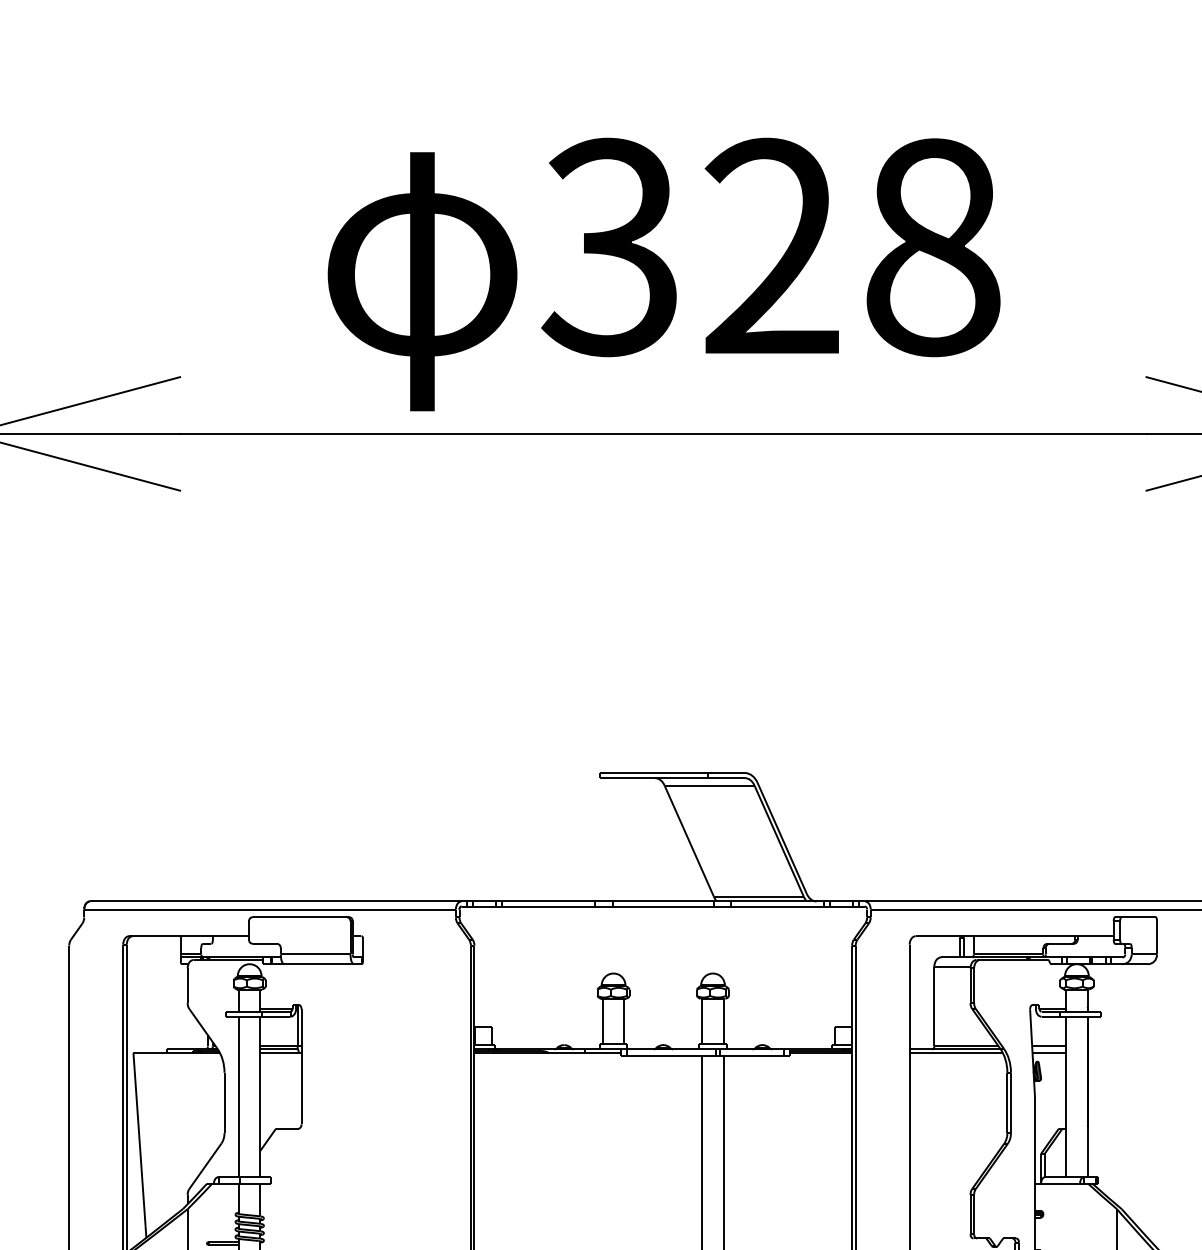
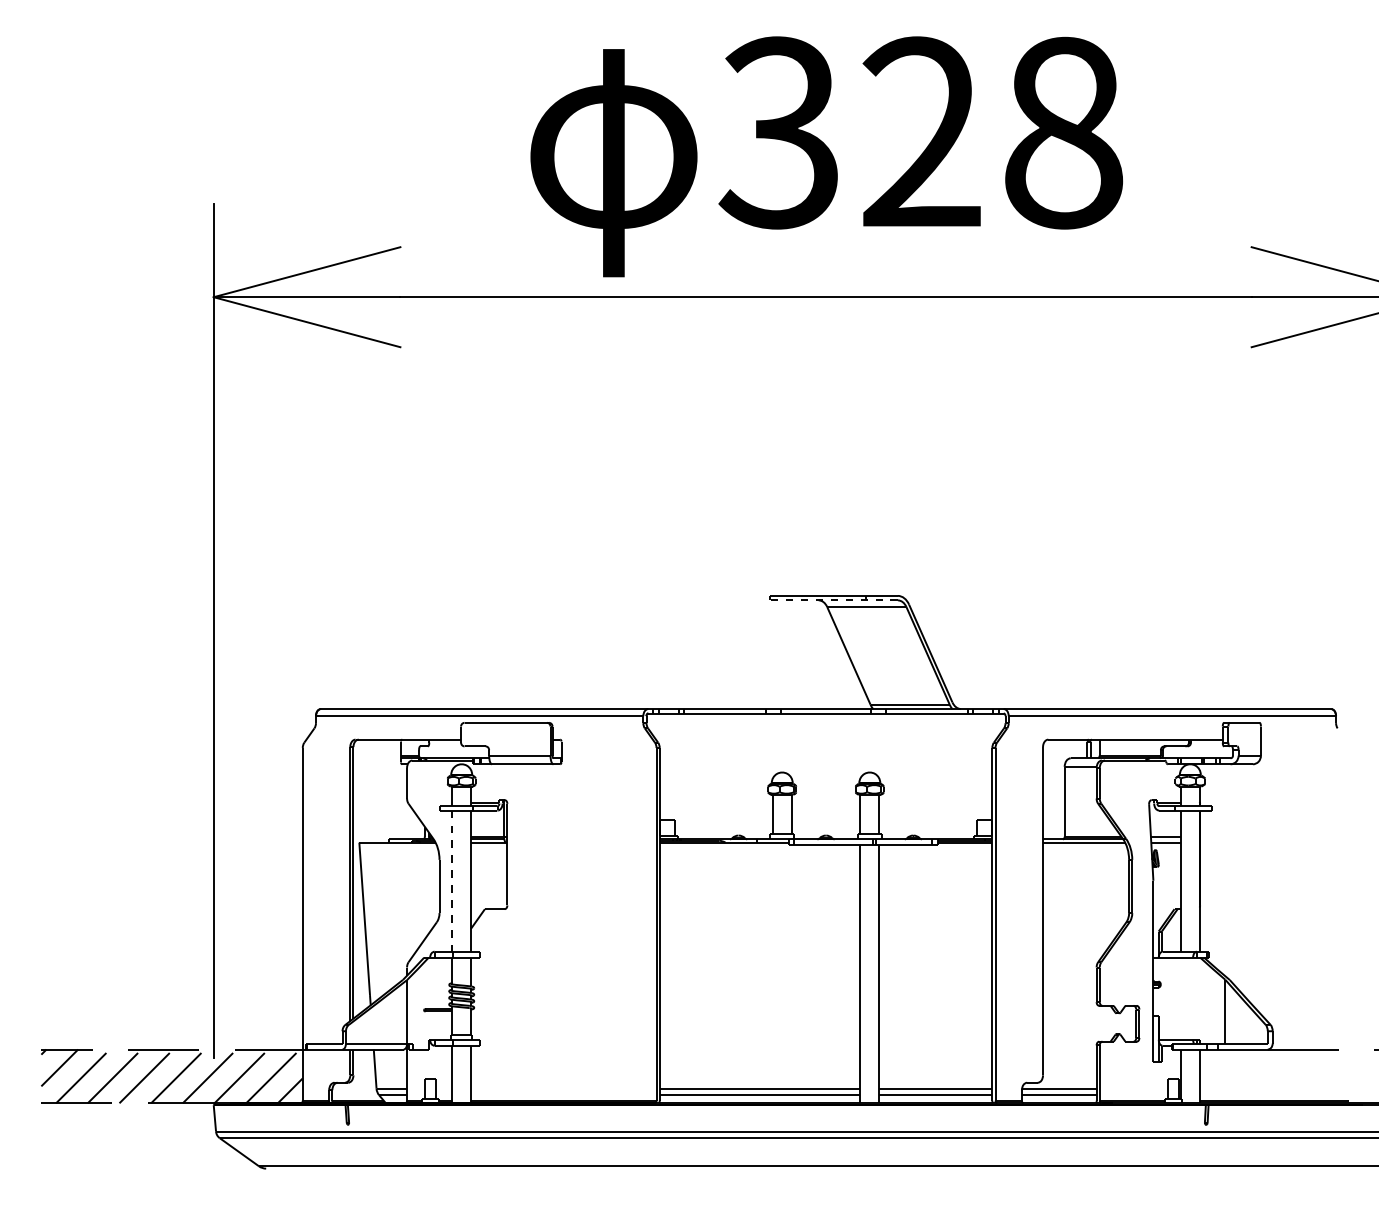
line: (671, 778) -> (833, 600), solid -> dashed
line: (239, 1097) -> (452, 881), solid -> dashed

